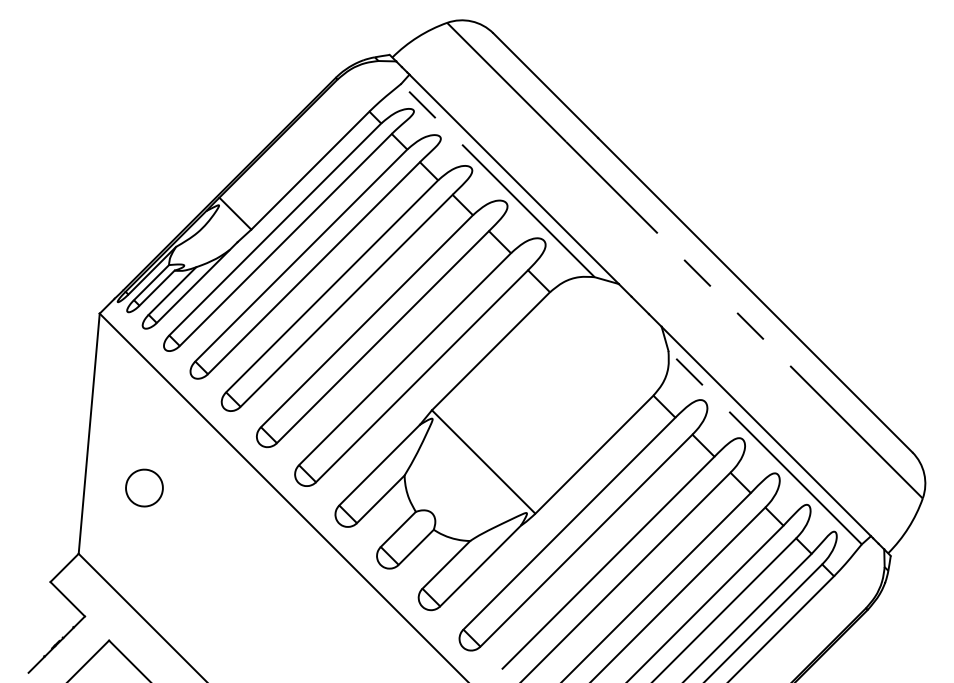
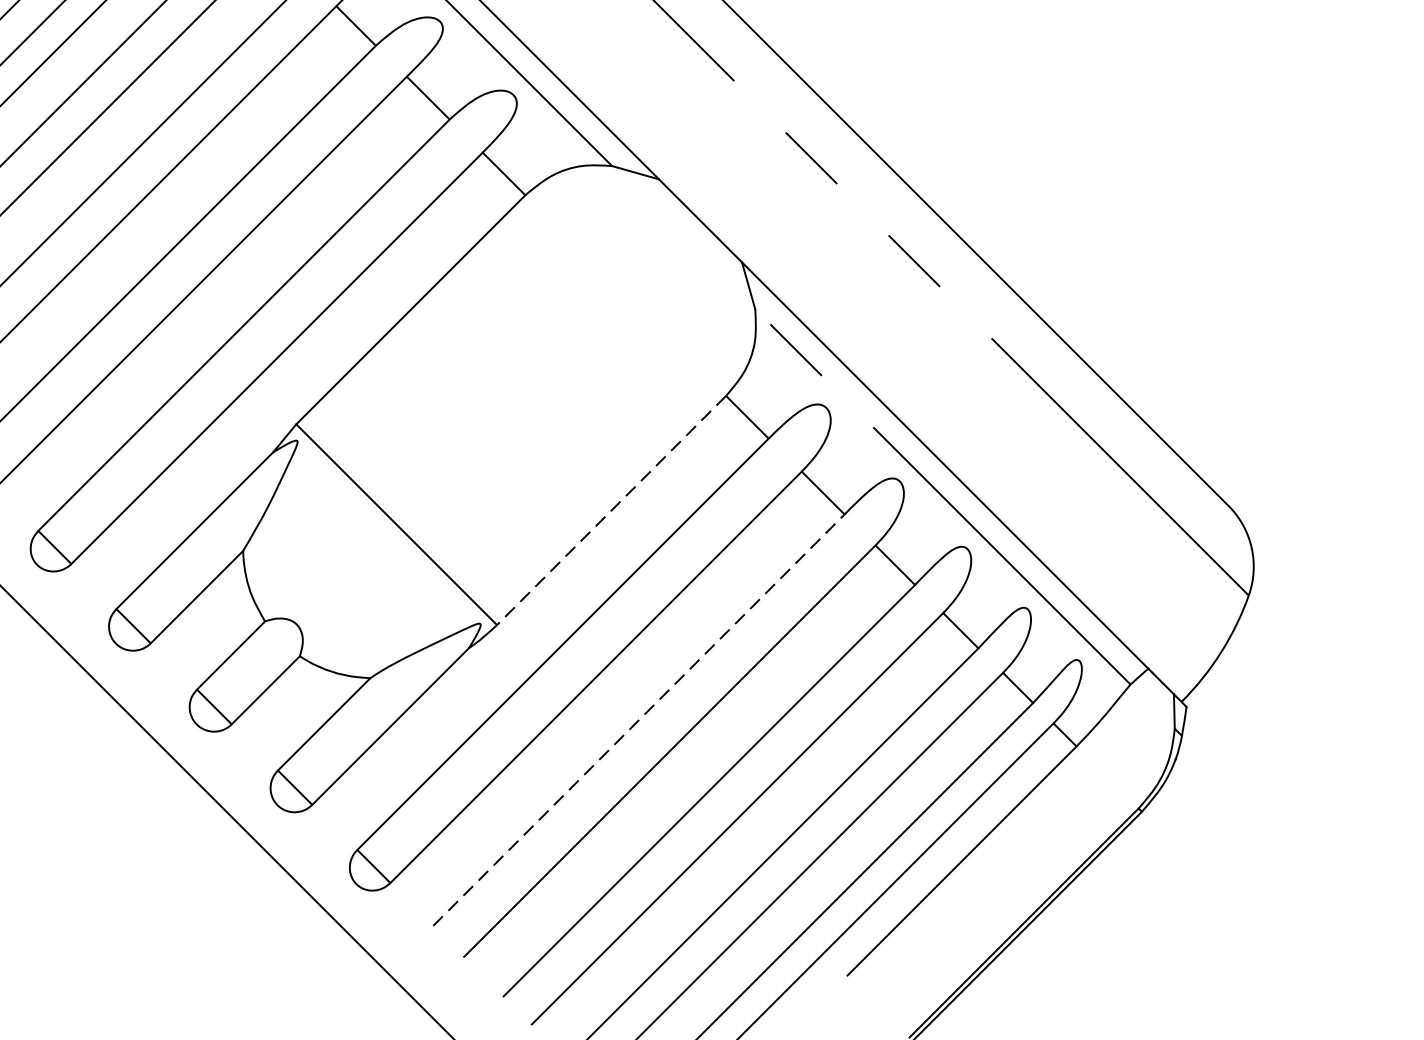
line: (594, 455) -> (611, 512), solid -> dashed
line: (608, 562) -> (638, 719), solid -> dashed

